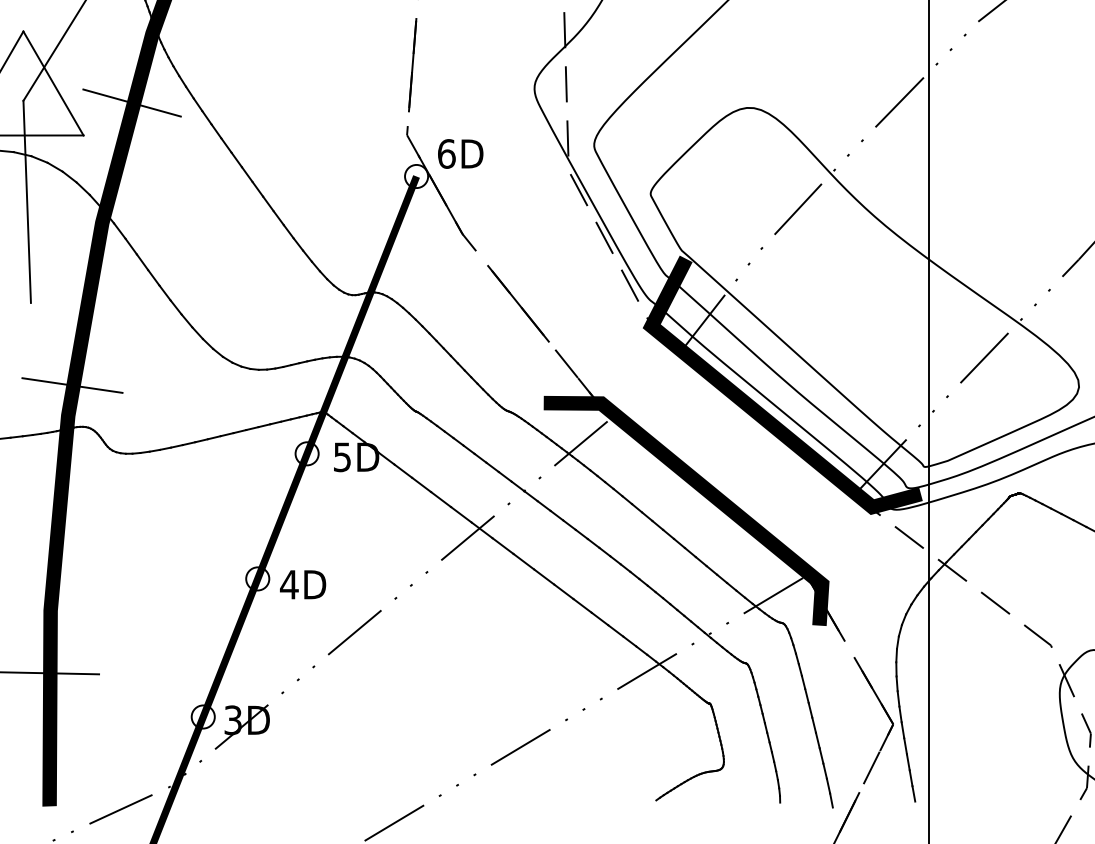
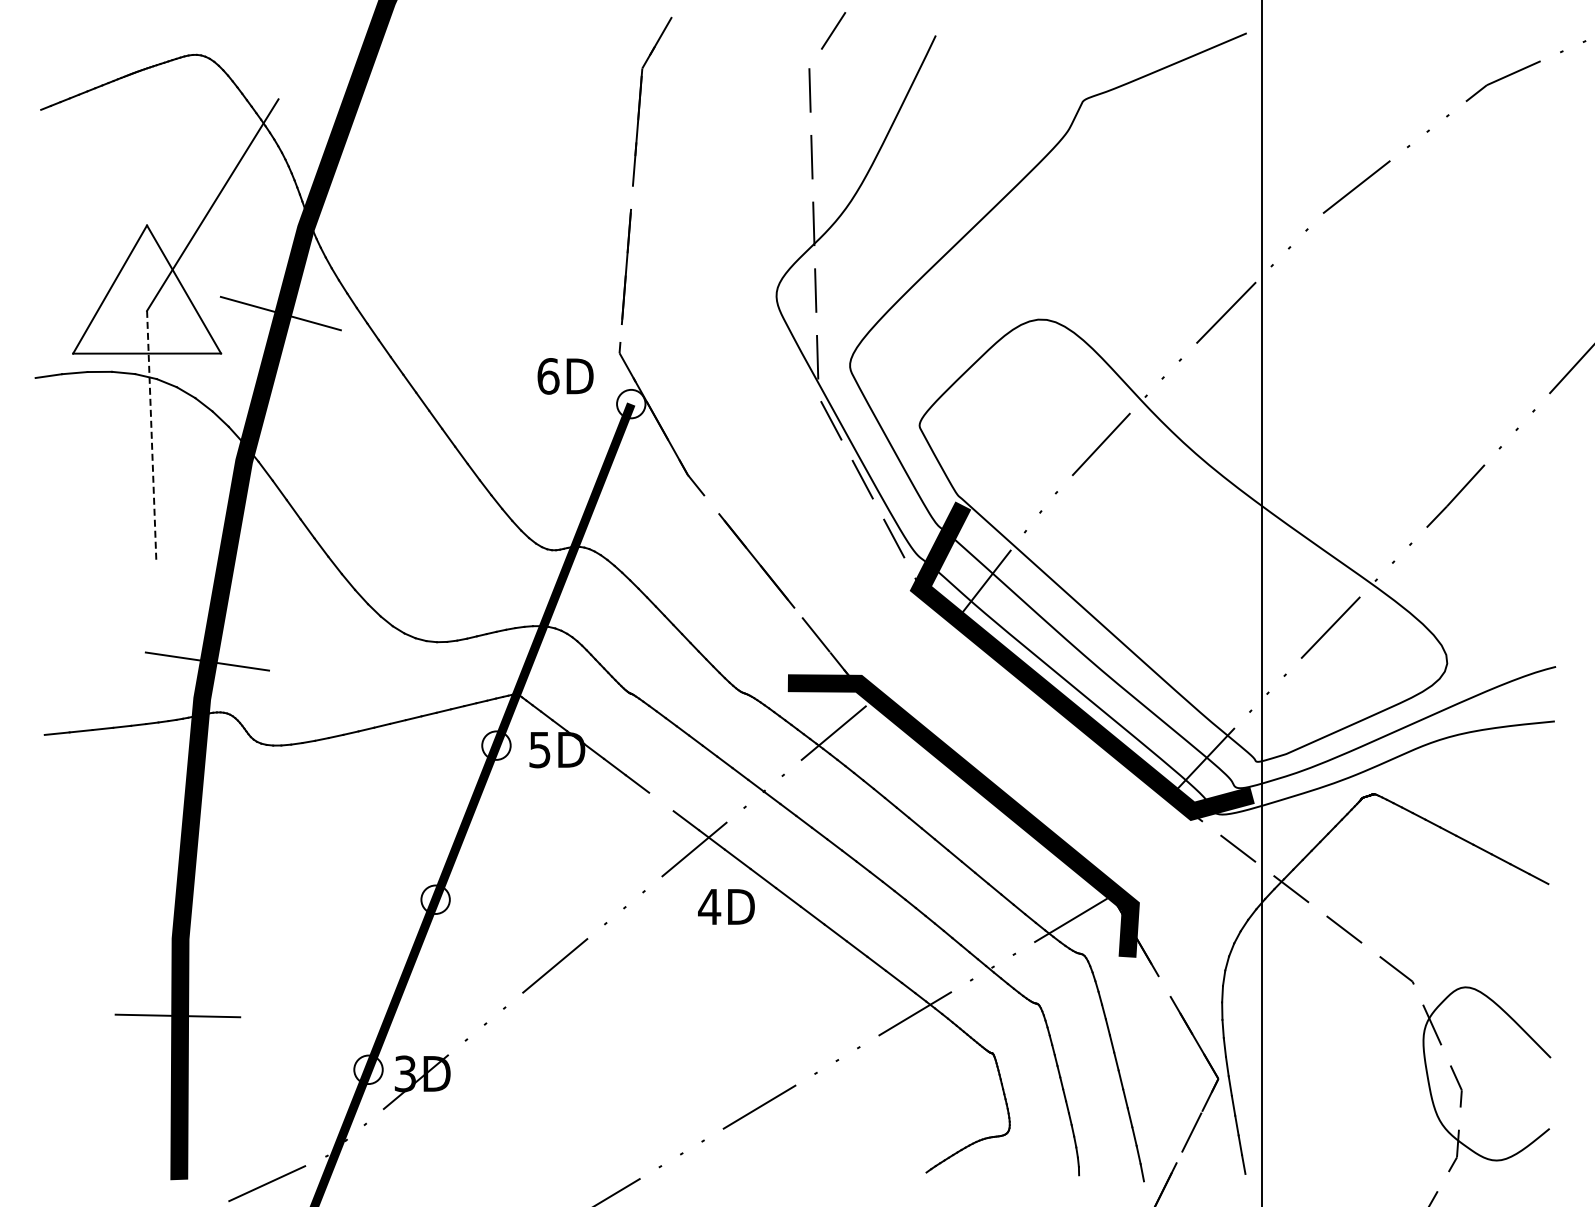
text: (460, 154) -> (565, 376), moved
line: (27, 202) -> (151, 435), solid -> dashed
line: (441, 499) -> (661, 801), removed
text: (303, 584) -> (726, 906), moved

